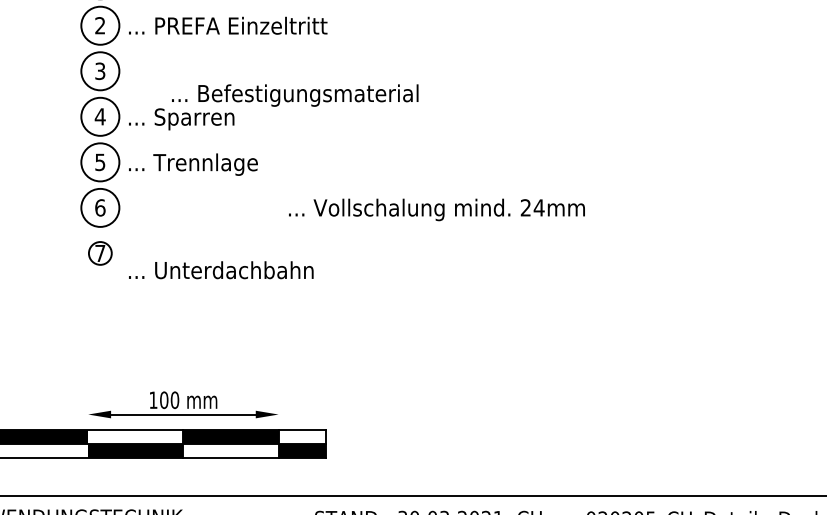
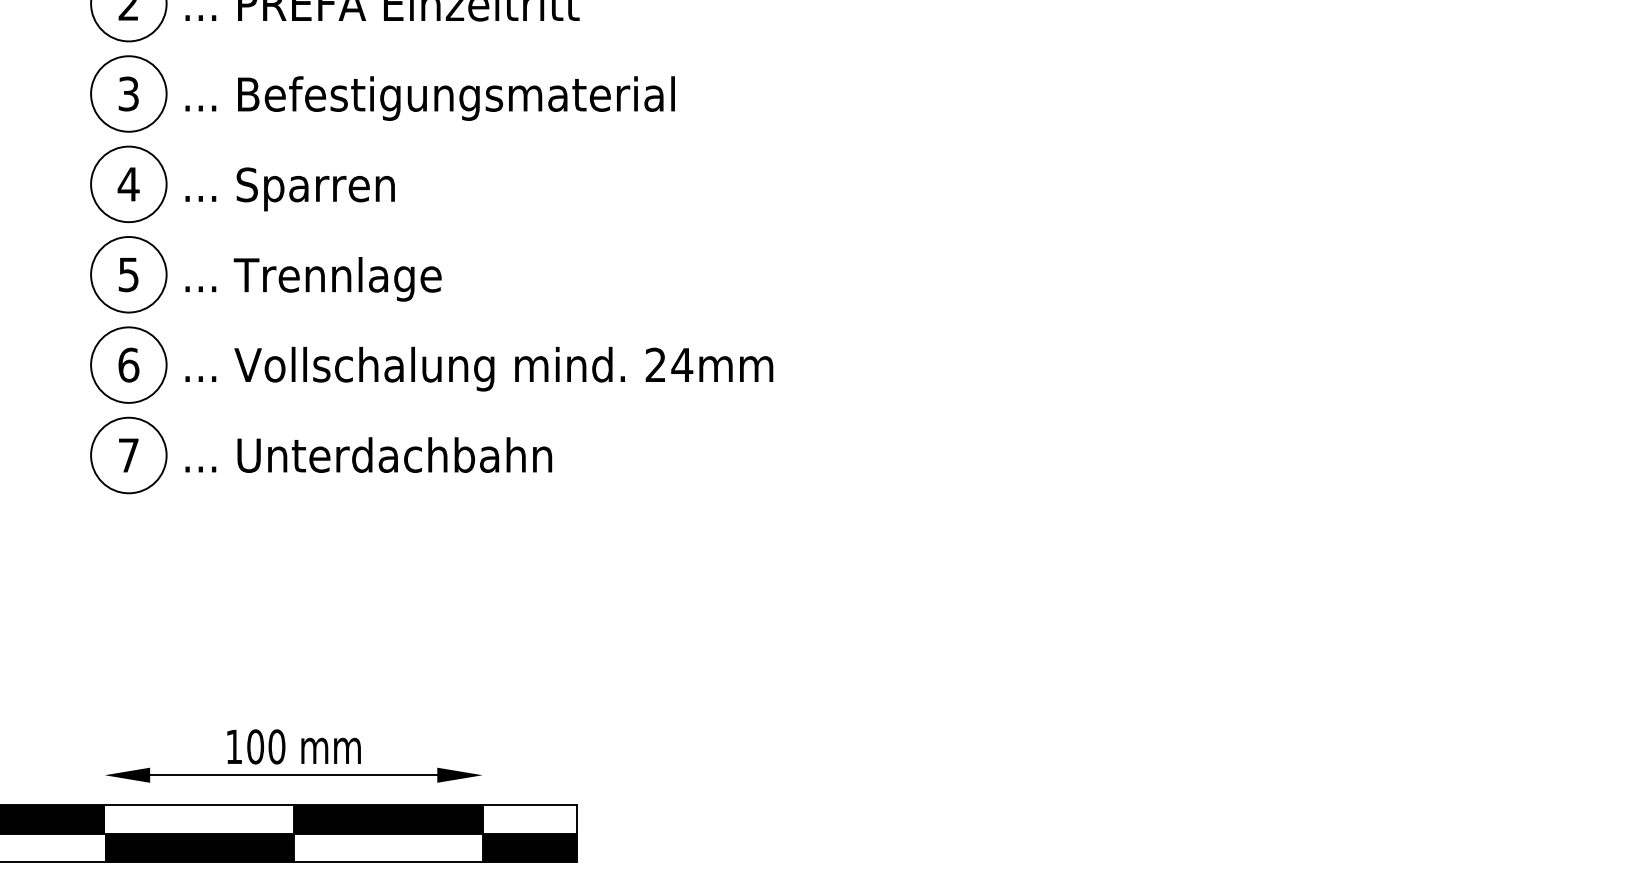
text: (295, 95) -> (430, 98), moved
text: (436, 209) -> (478, 368), moved
circle: (100, 253) -> (129, 455), size x1.67
text: (221, 270) -> (369, 455), moved

